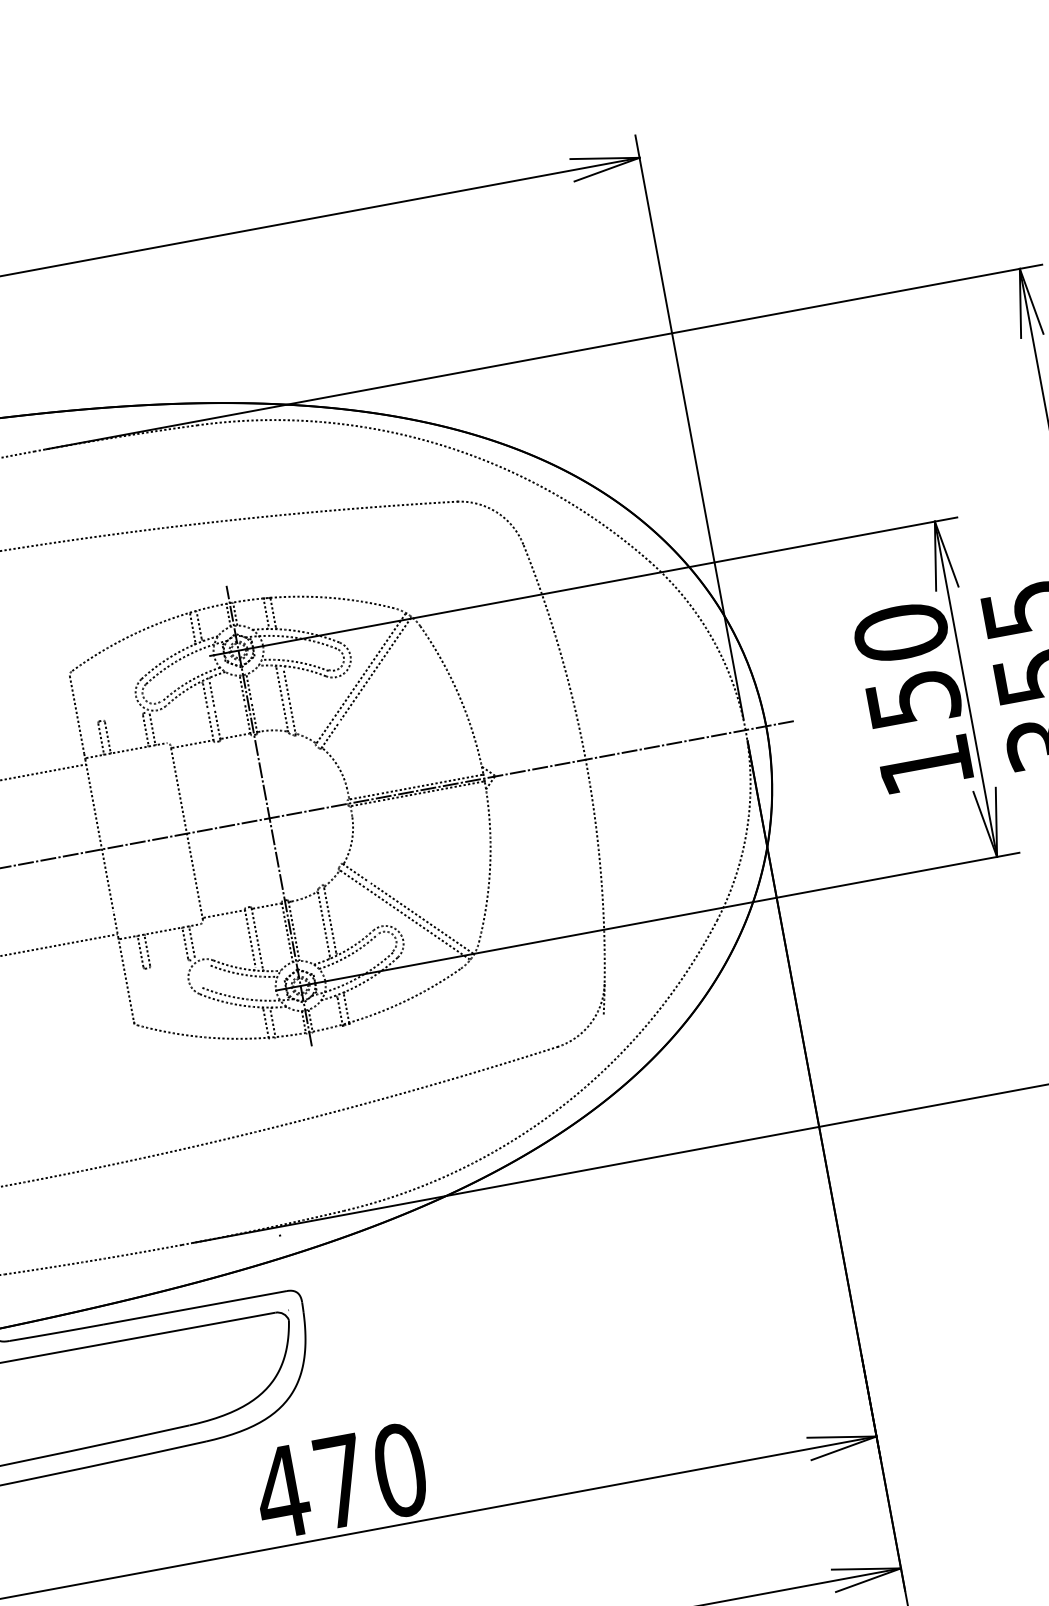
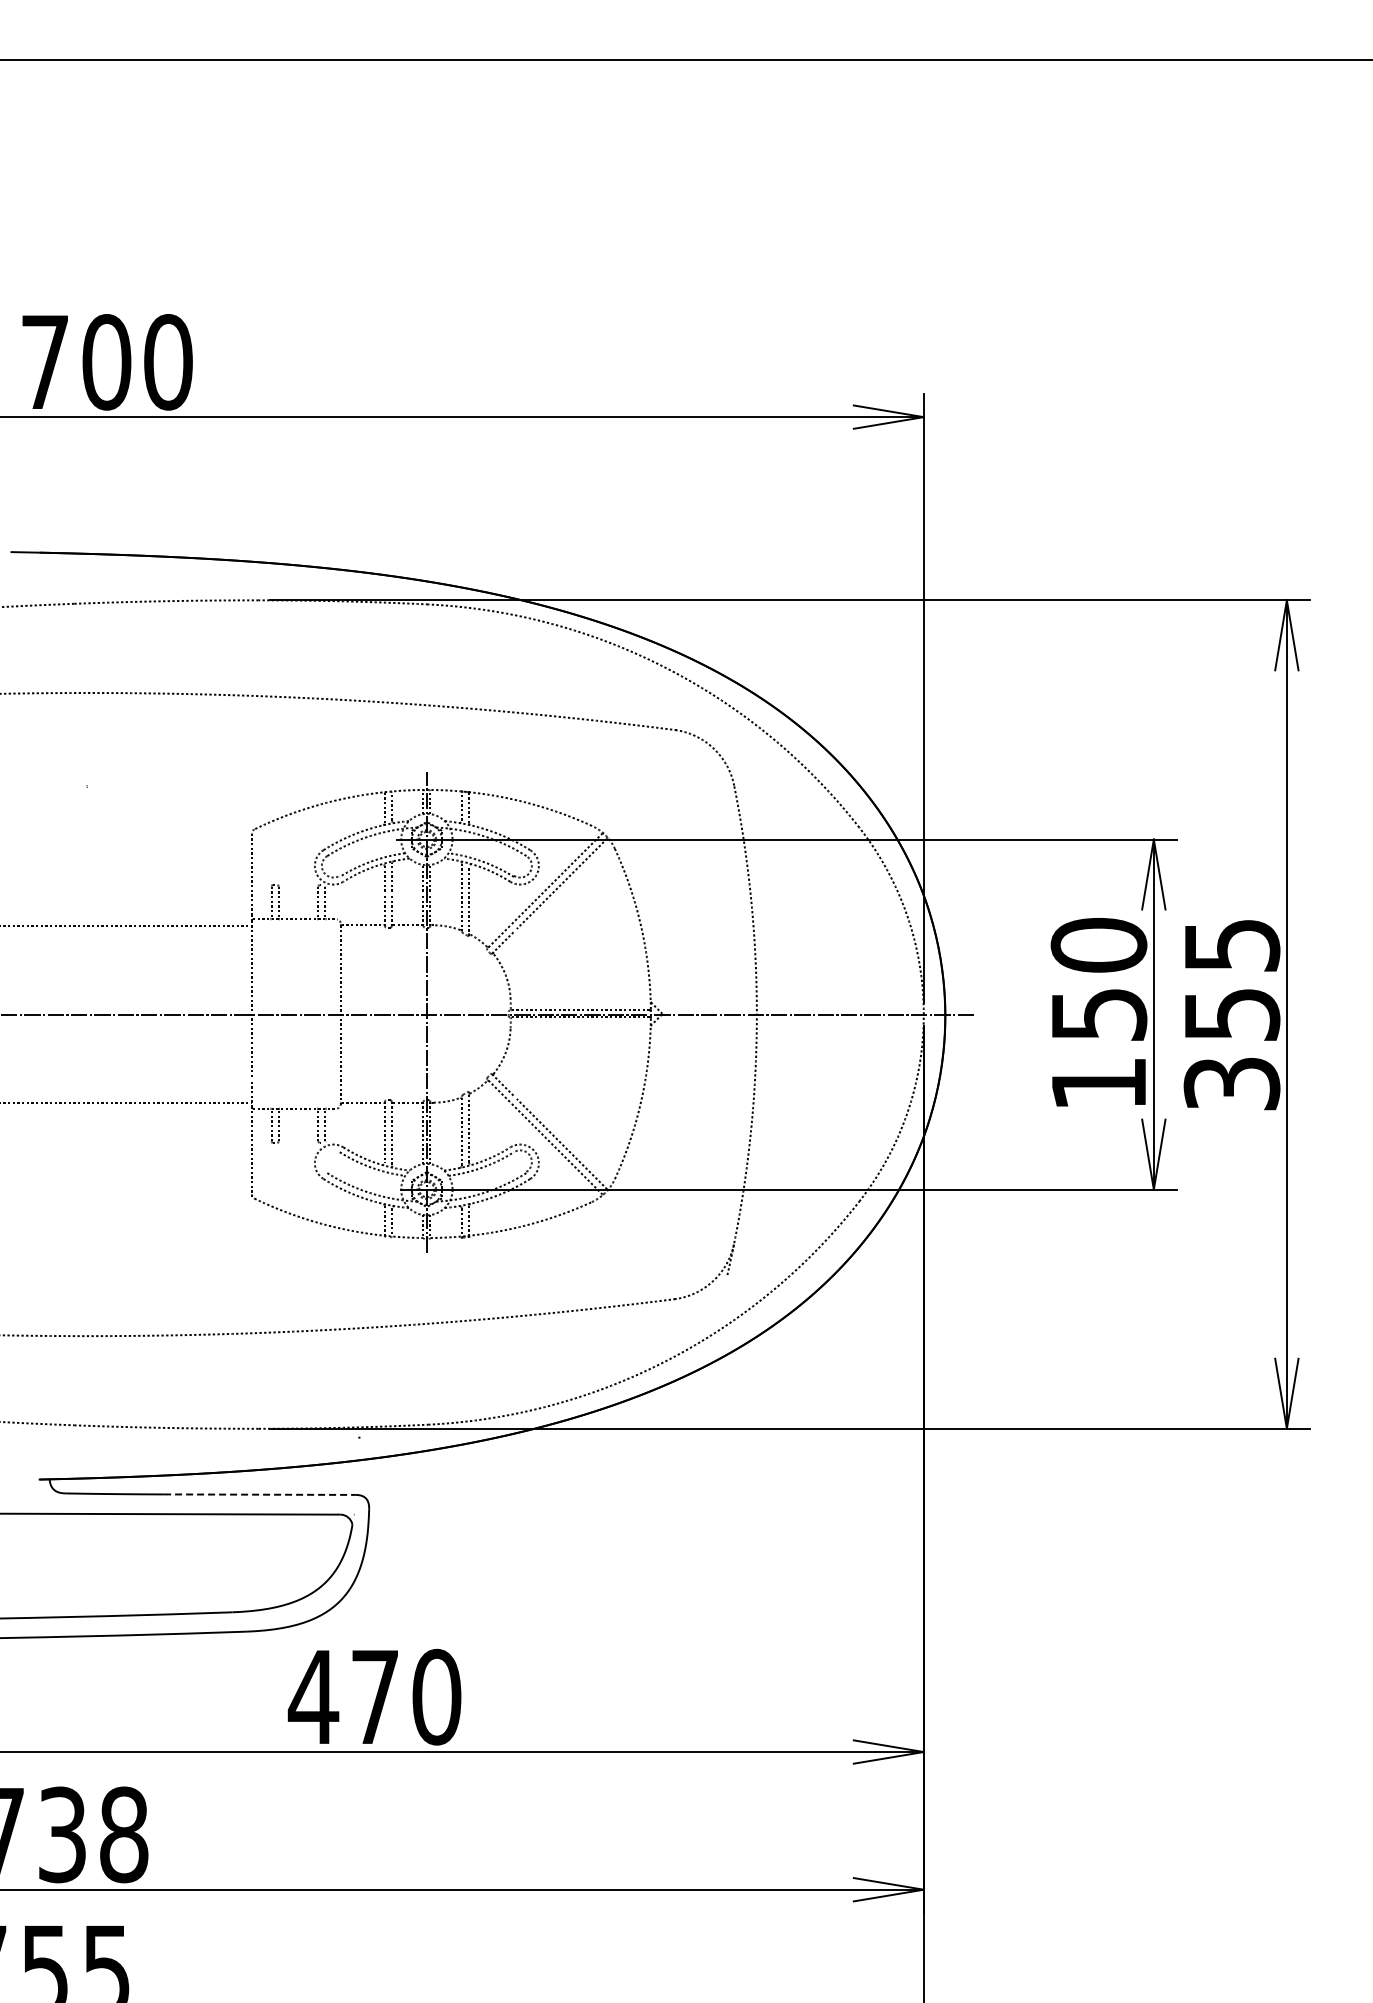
line: (194, 1307) -> (259, 1494), solid -> dashed

